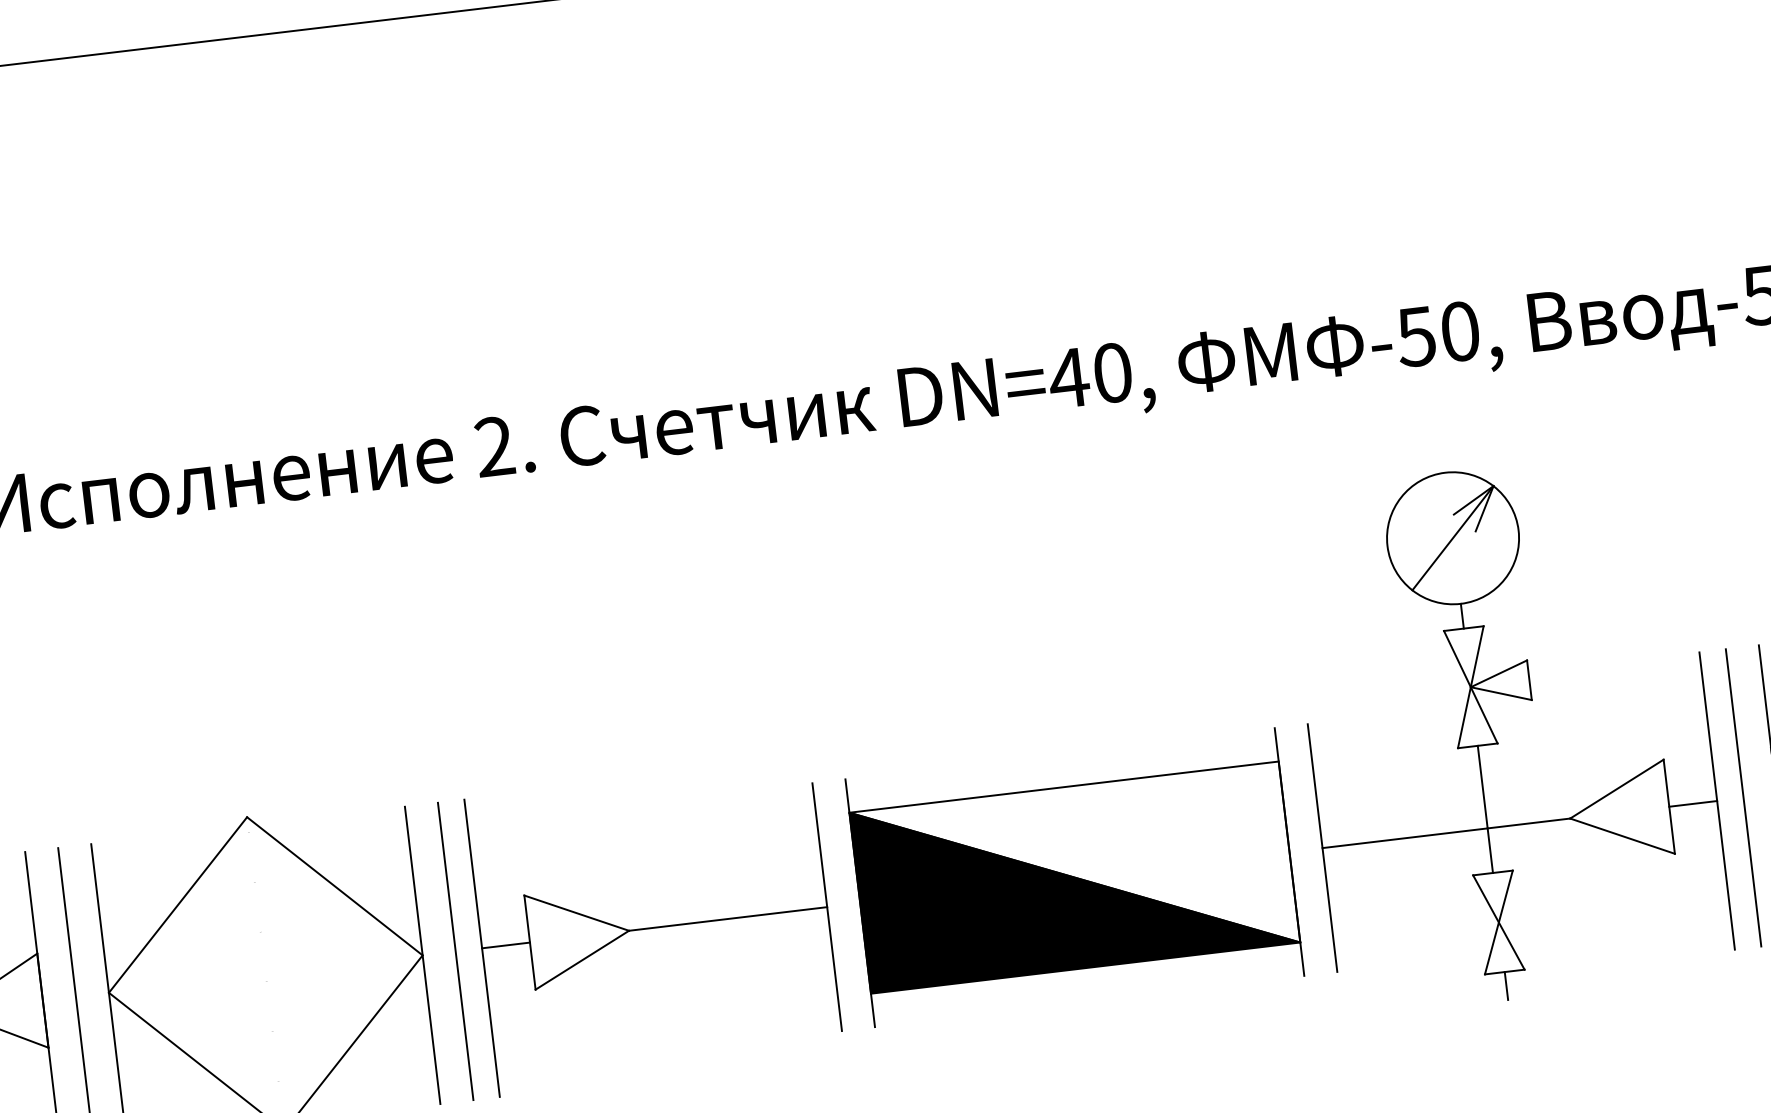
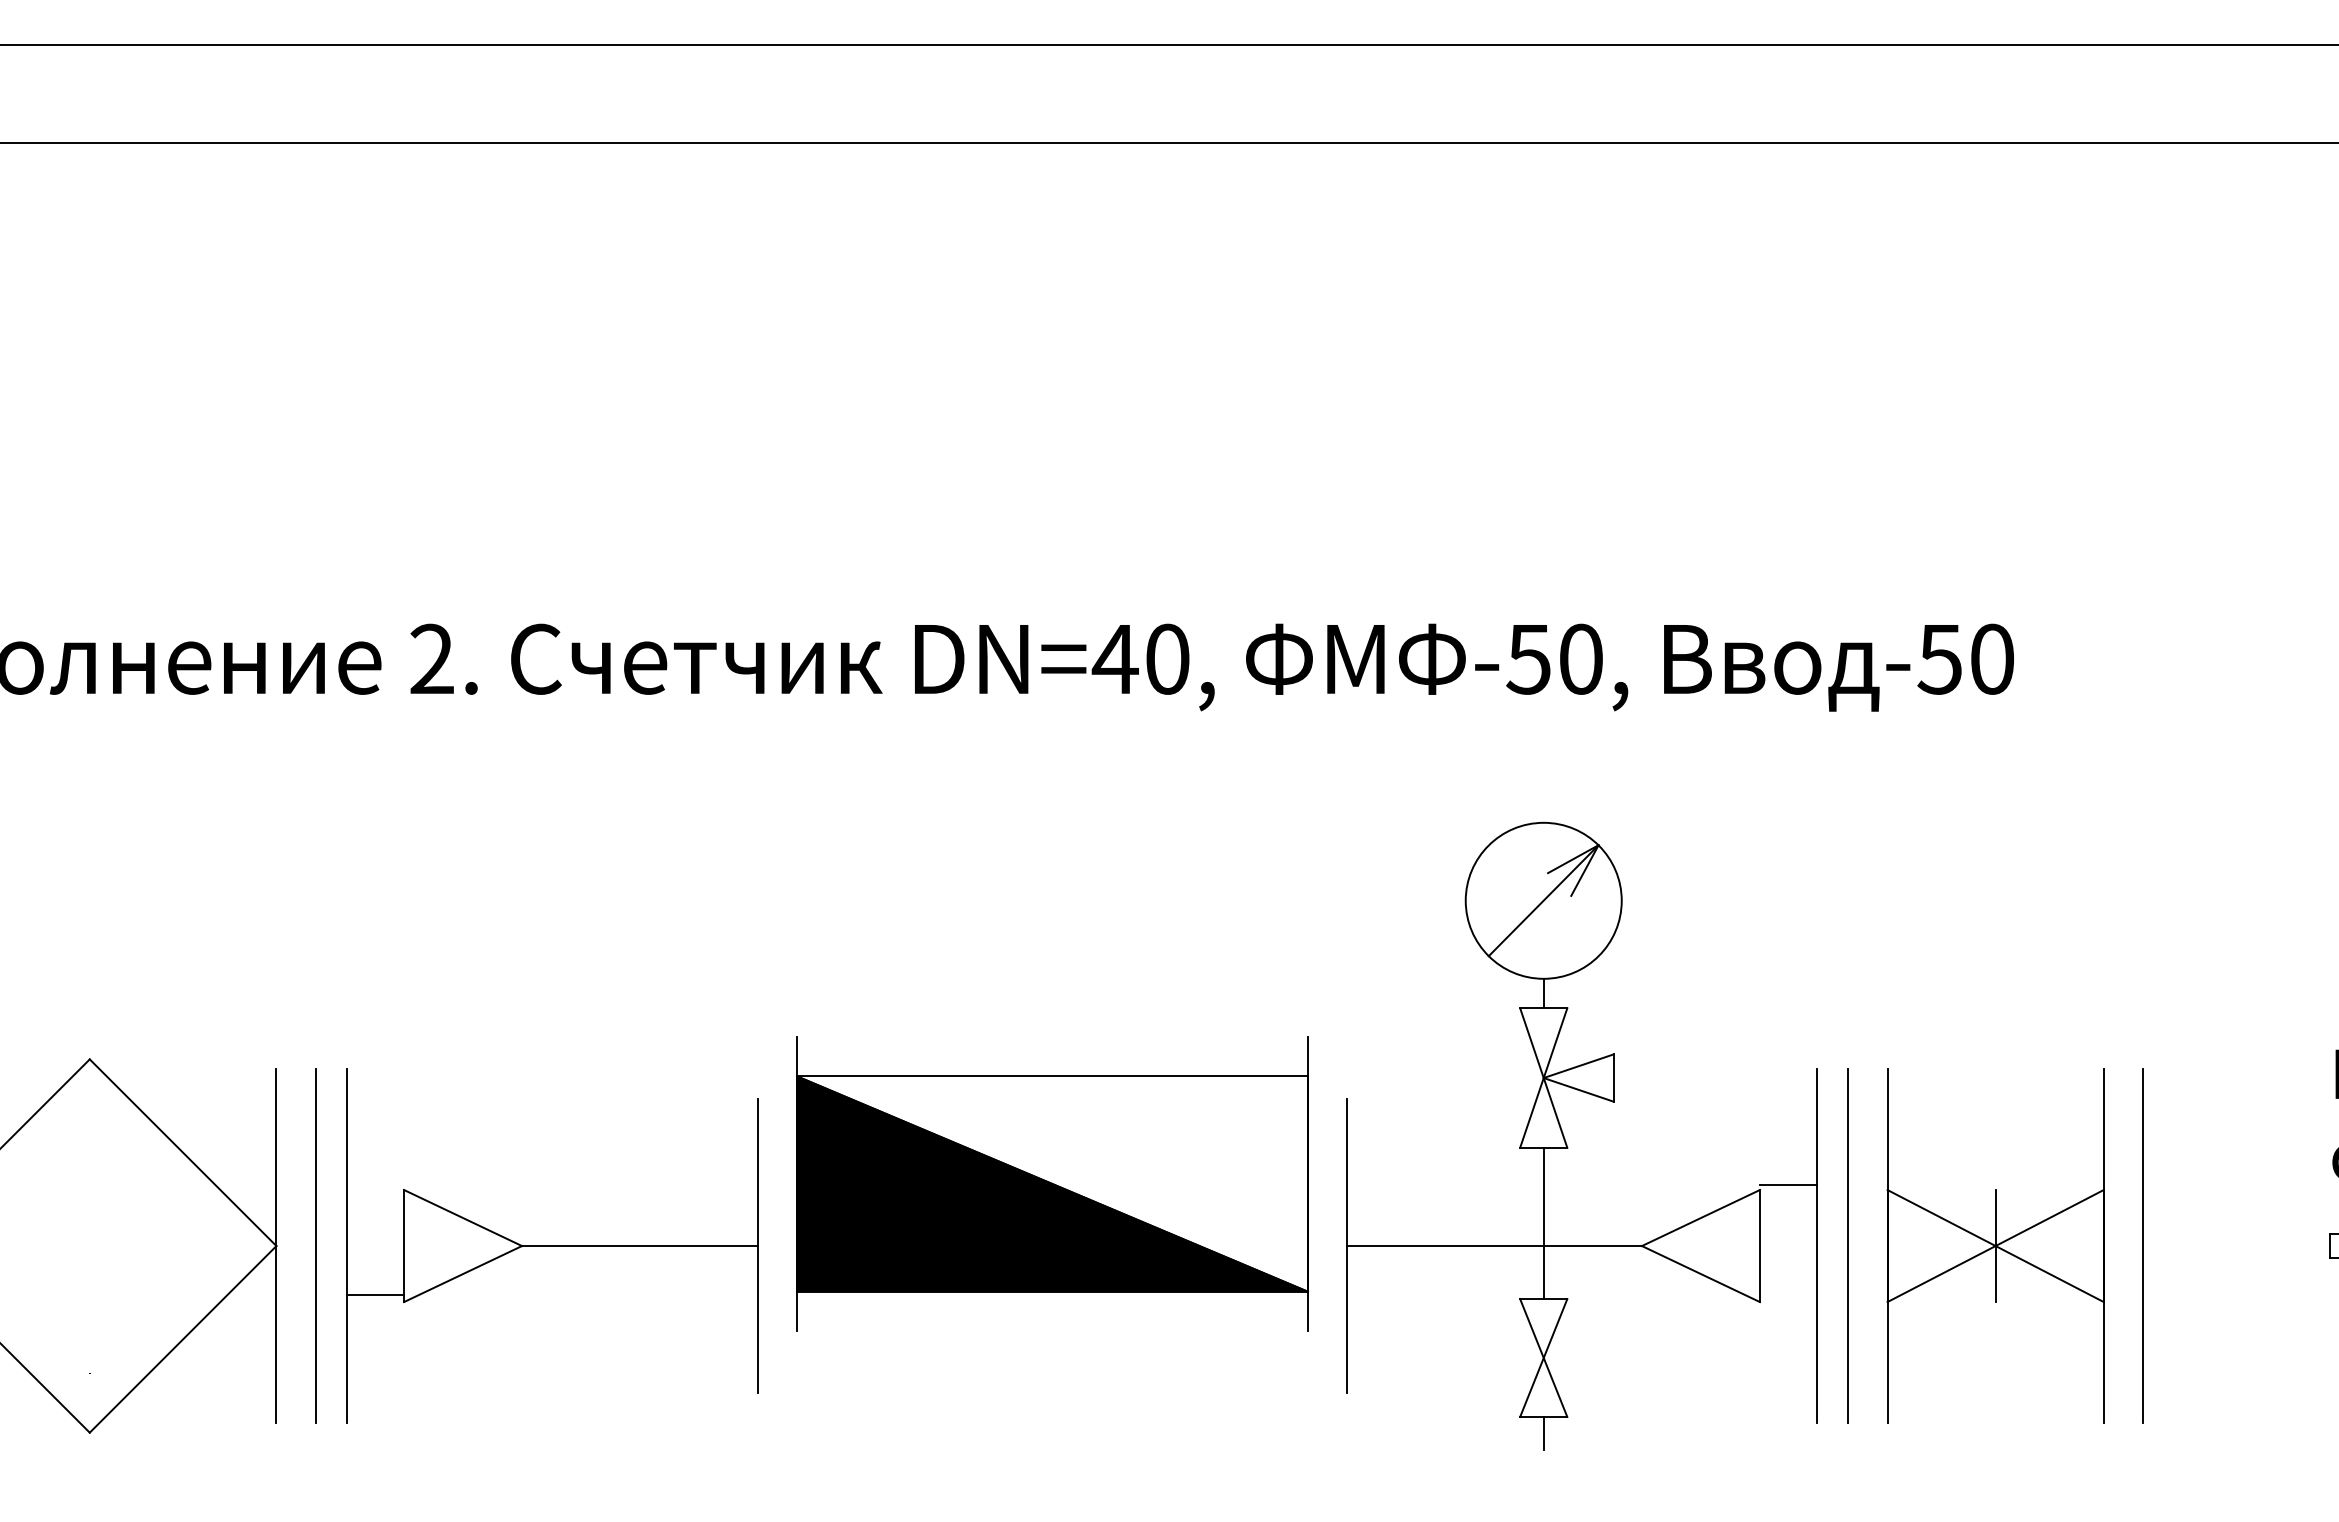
line: (1692, 804) -> (1787, 1185), moved
part: (1074, 877) -> (1052, 1183), moved
line: (505, 945) -> (375, 1295), moved

